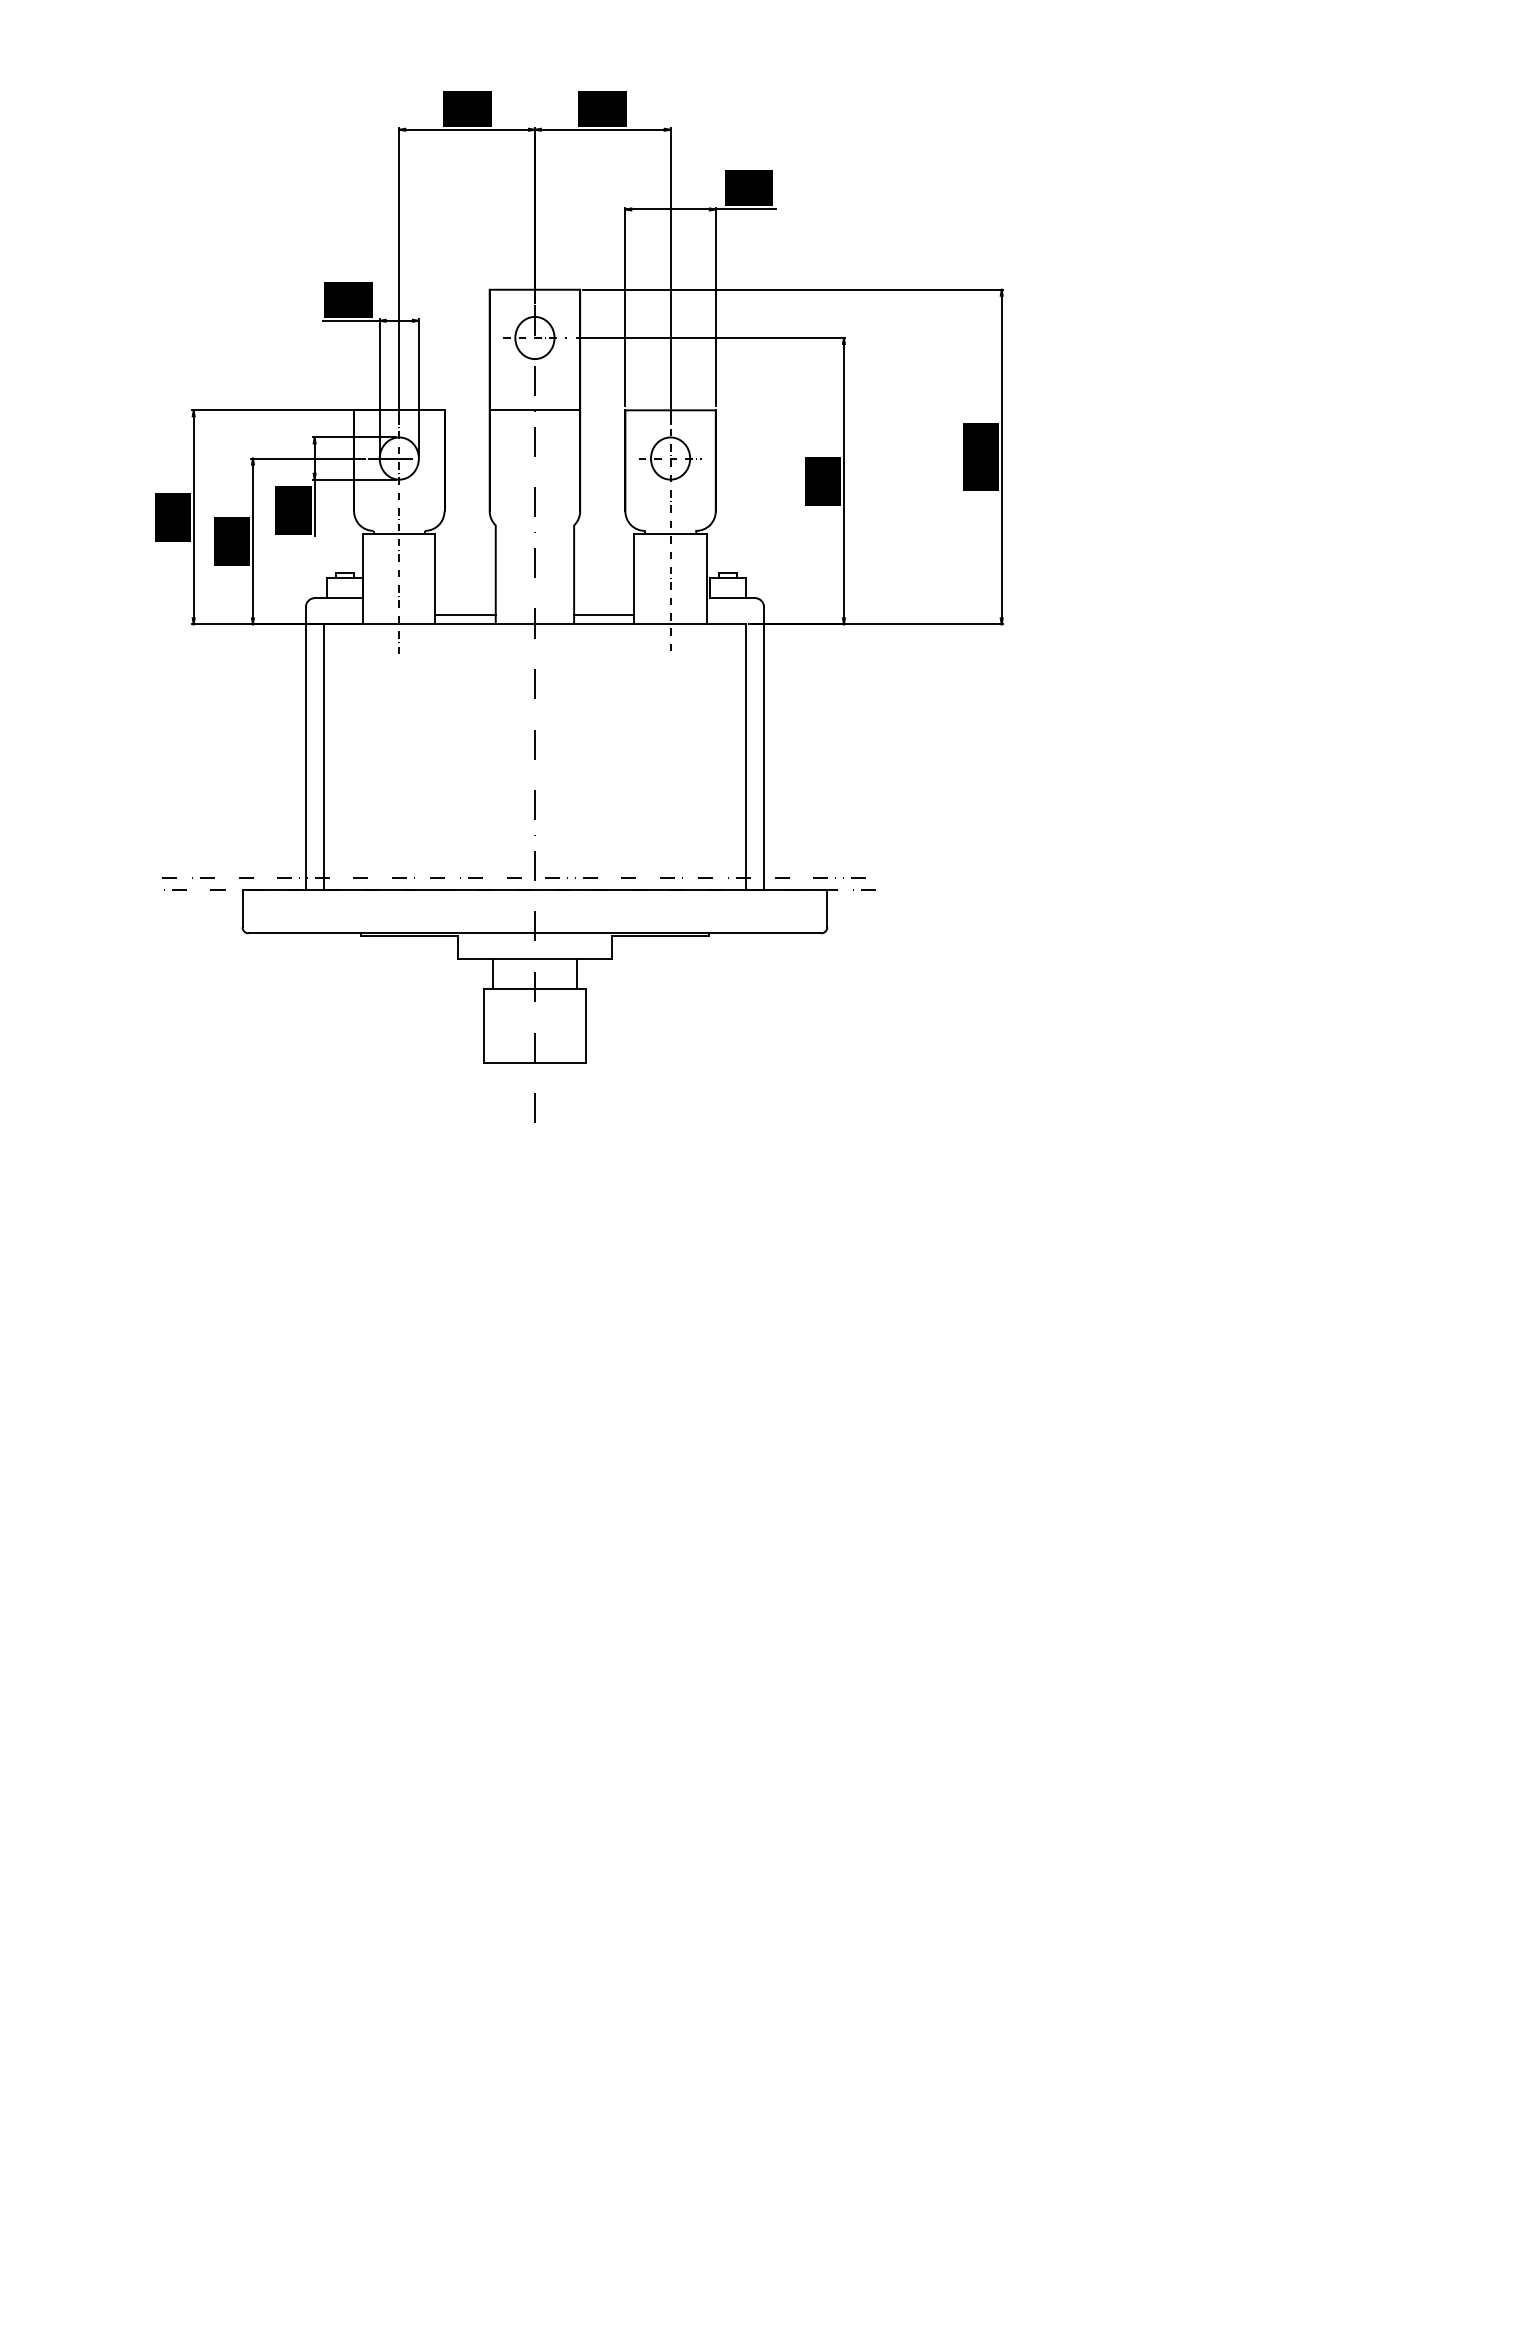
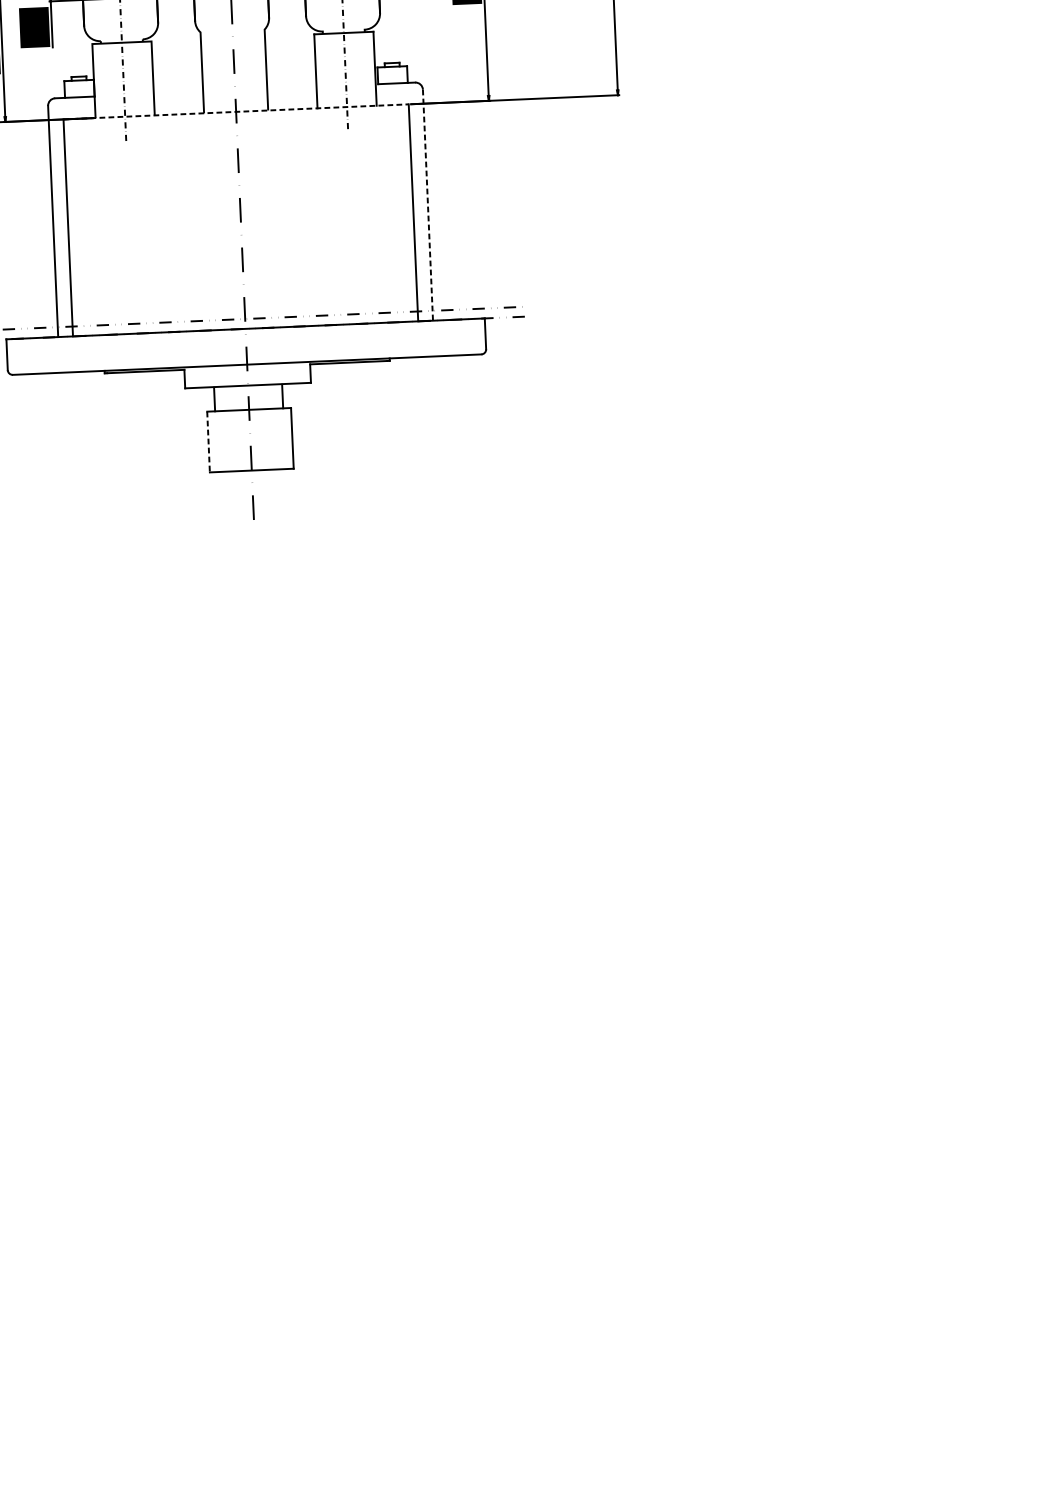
line: (465, 614) -> (178, 106), removed
line: (604, 614) -> (292, 101), removed
line: (535, 624) -> (236, 111), solid -> dashed
line: (764, 748) -> (428, 205), solid -> dashed
line: (483, 1026) -> (208, 442), solid -> dashed

